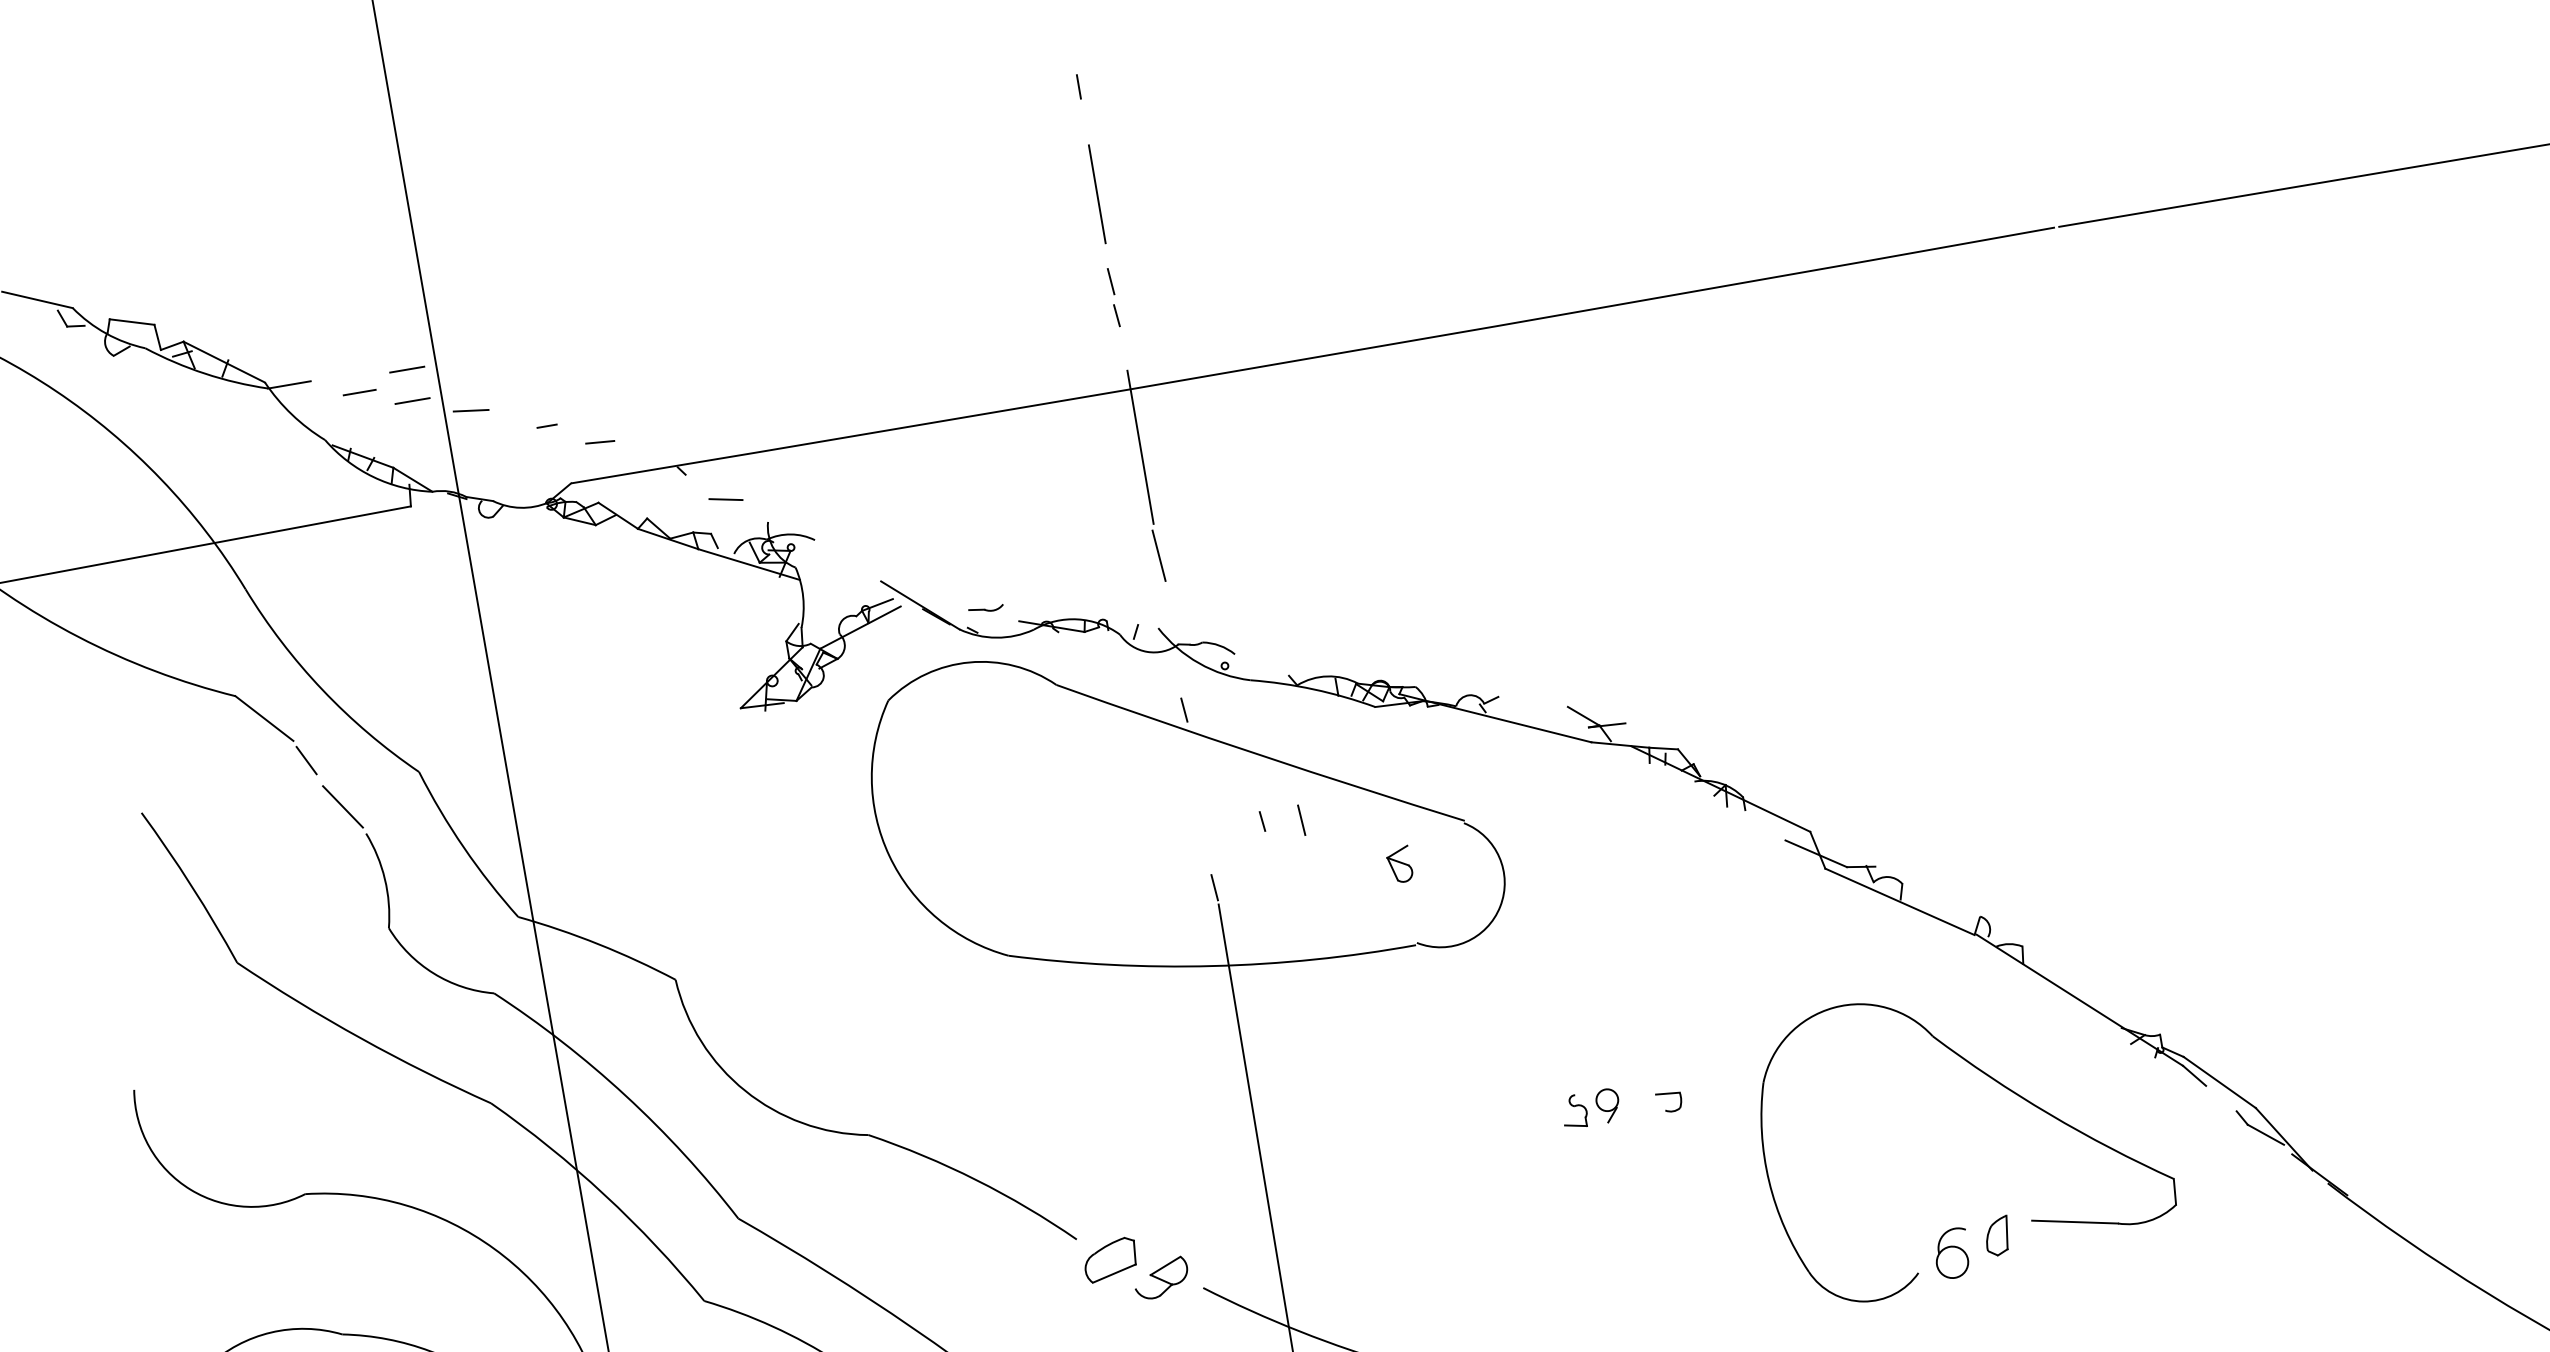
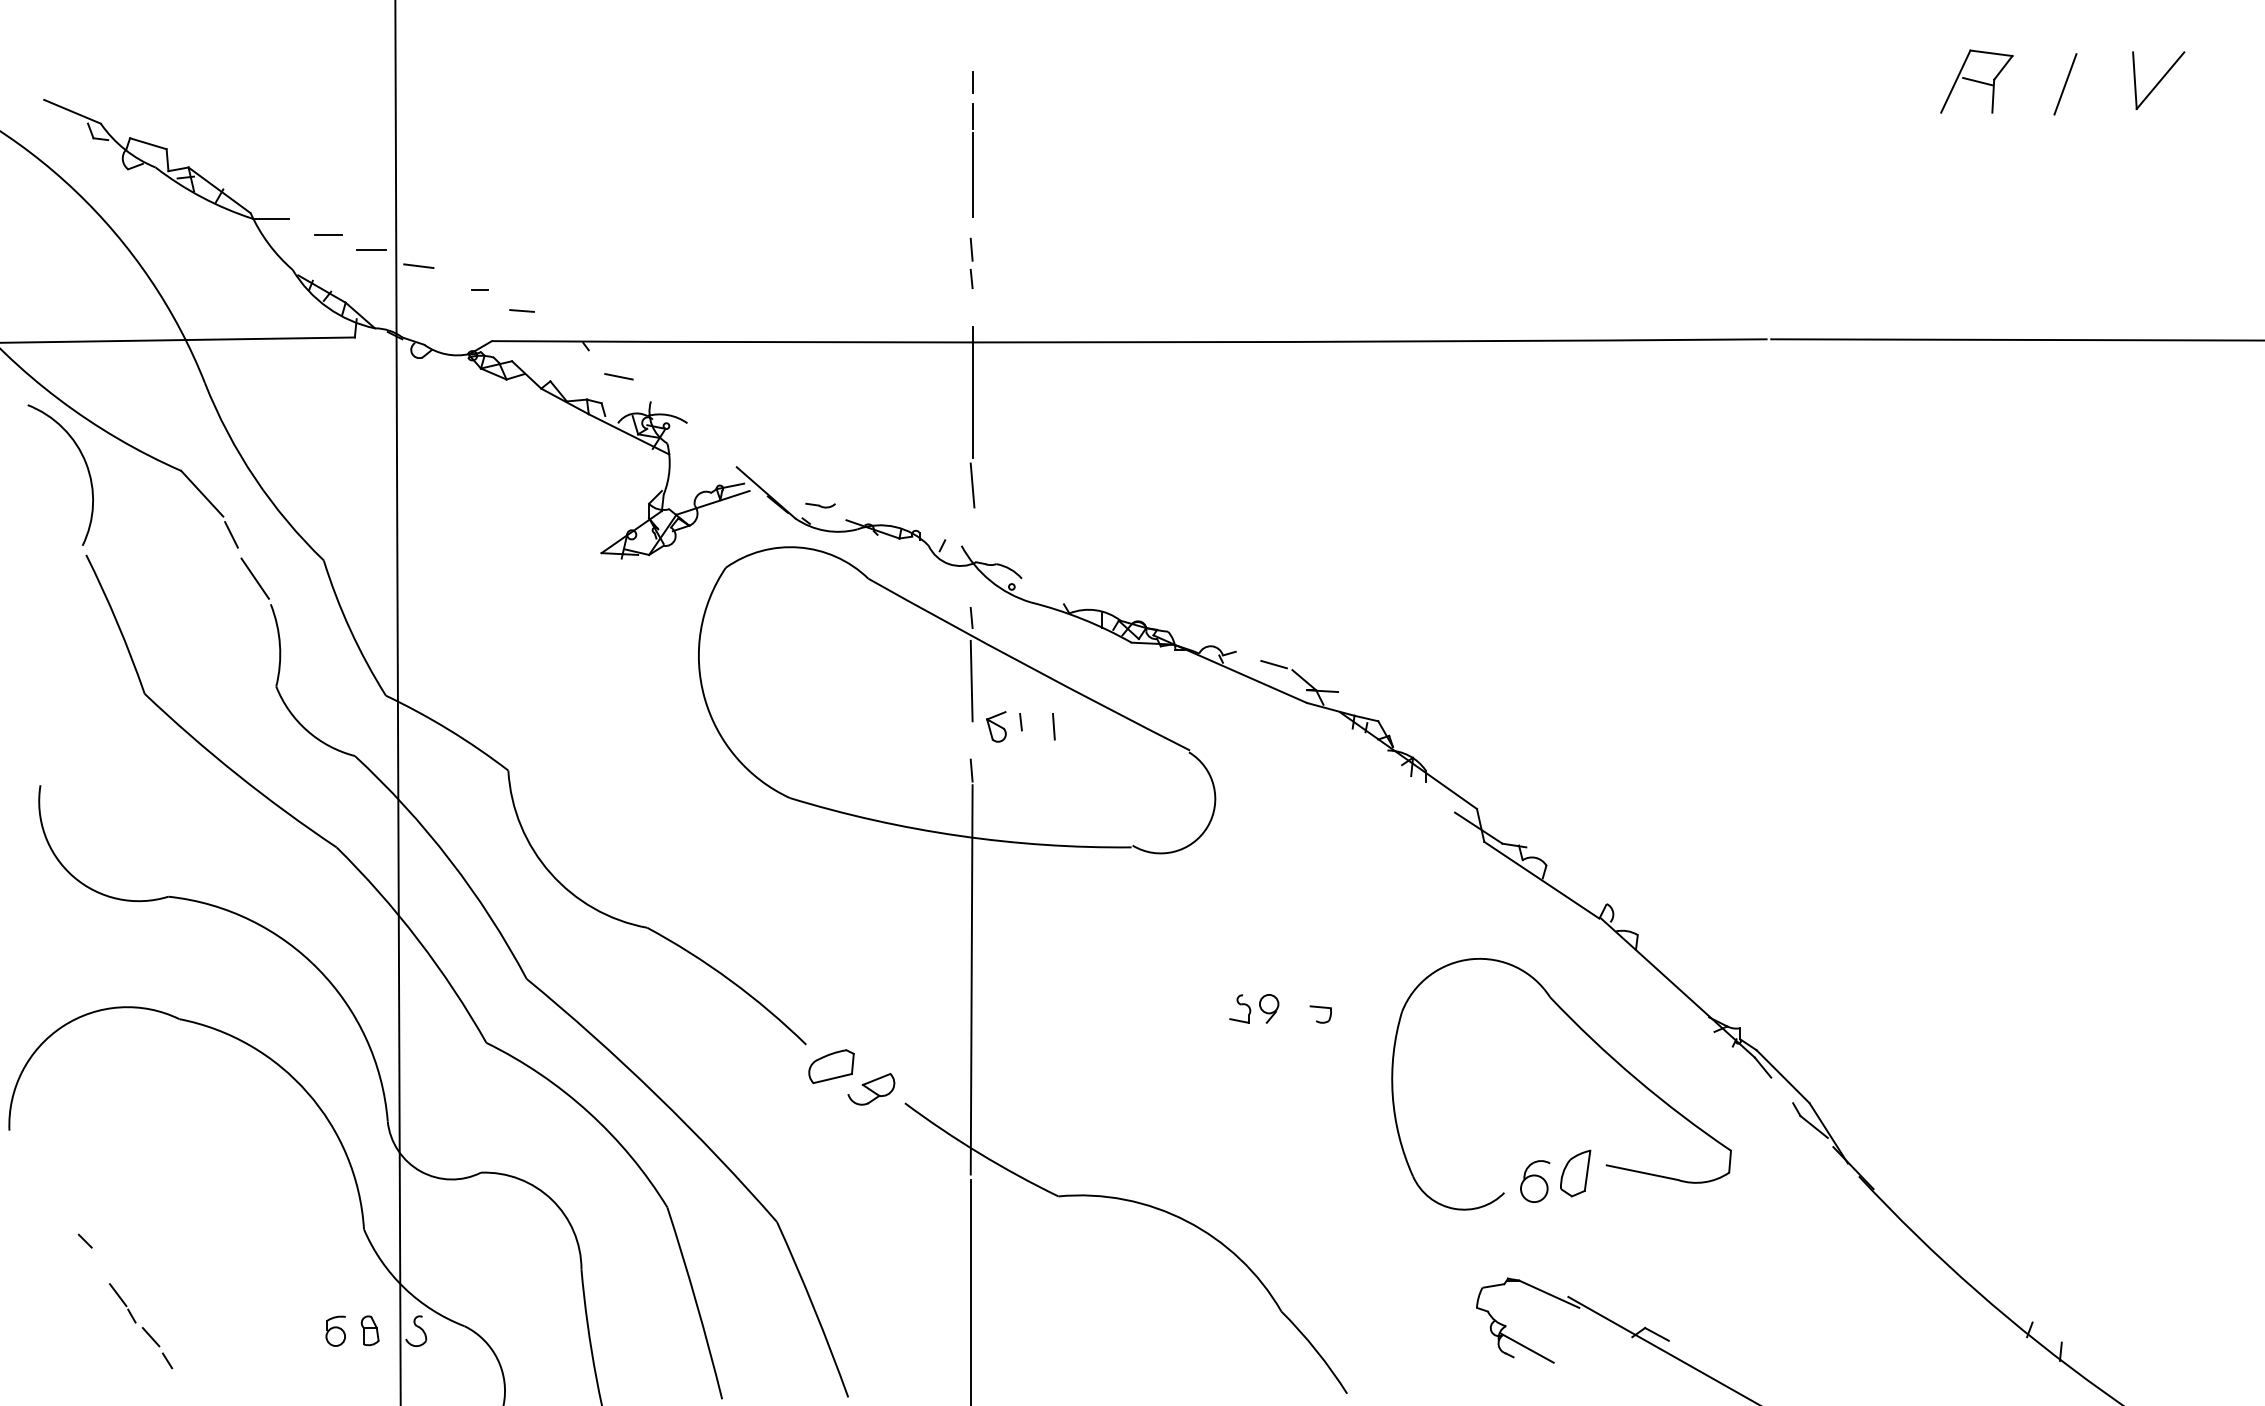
line: (1085, 126) -> (972, 116), added
line: (407, 369) -> (371, 222), removed
line: (1544, 704) -> (1273, 664), added
arc: (121, 705) -> (84, 462), added
line: (1196, 782) -> (971, 680), added
part: (1399, 864) -> (996, 726), moved
part: (1997, 1236) -> (1575, 1173), size x1.43

